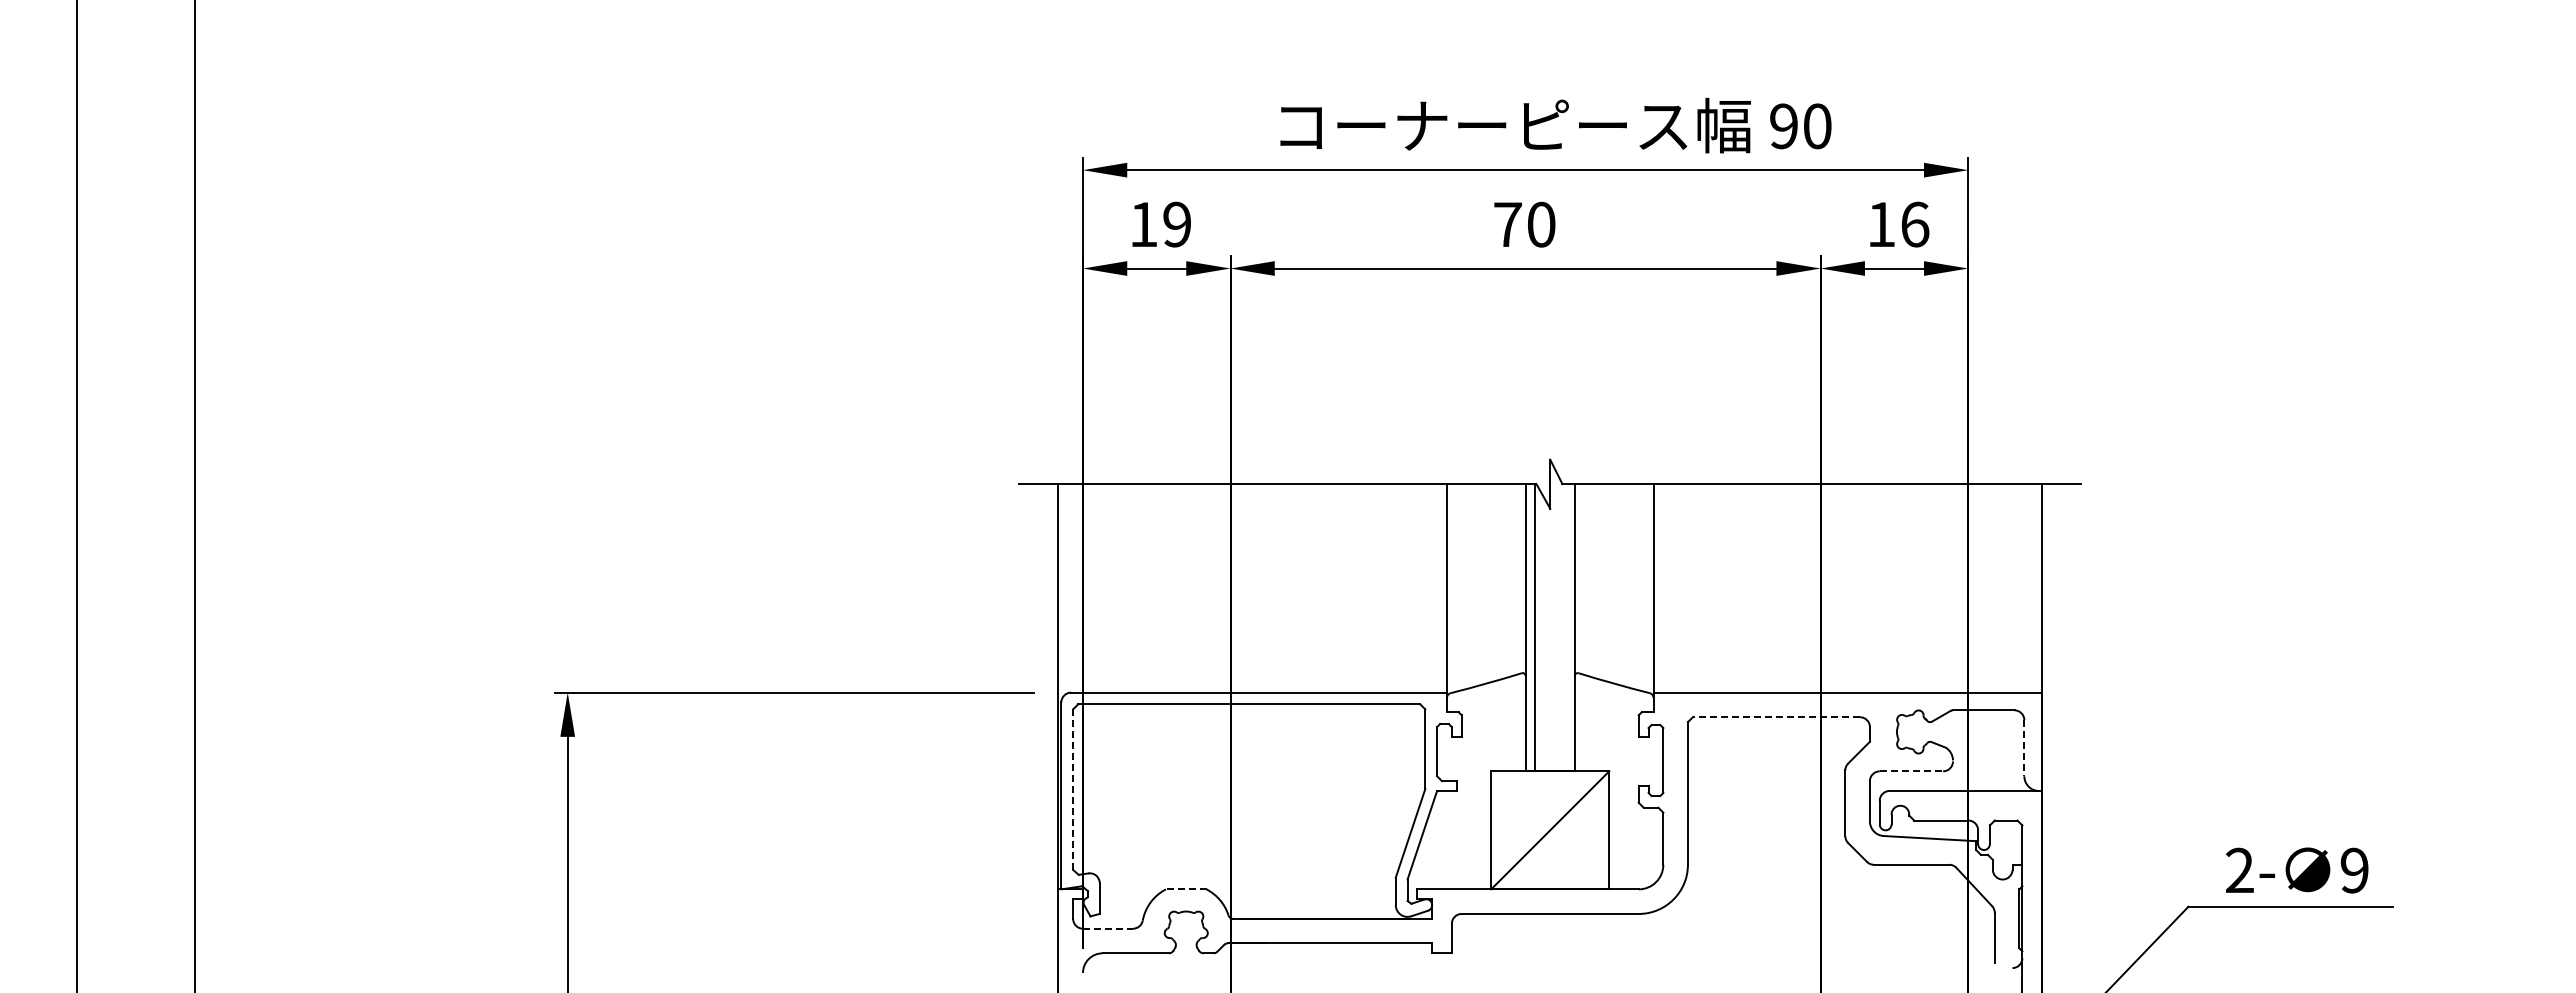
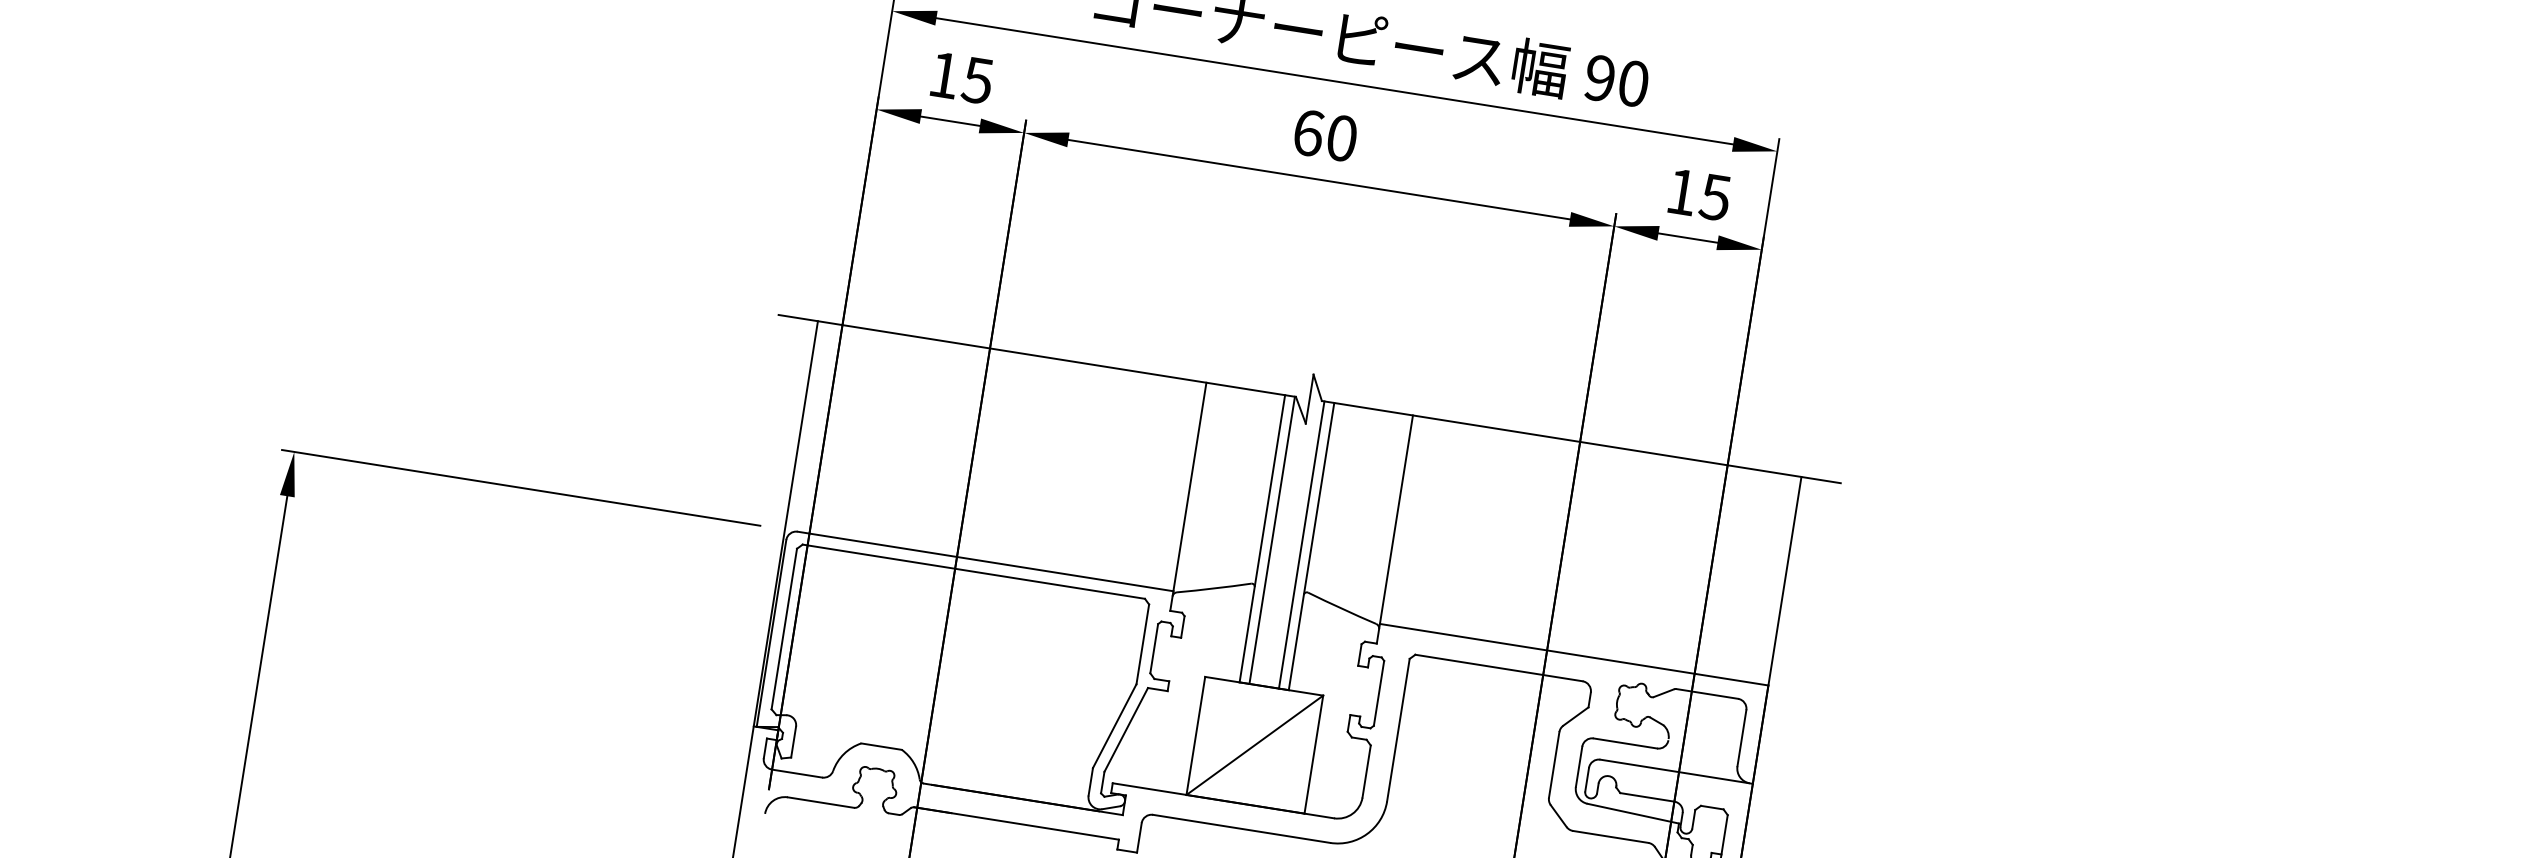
text: (1176, 224) -> (977, 80), 19 -> 15
text: (1508, 224) -> (1309, 132), 70 -> 60
text: (1914, 224) -> (1715, 197), 16 -> 15
line: (1564, 627) -> (1301, 544), added
line: (1776, 717) -> (1498, 668), dashed -> solid
line: (2024, 748) -> (1742, 738), dashed -> solid
line: (1911, 771) -> (1625, 743), dashed -> solid
line: (1073, 789) -> (784, 628), dashed -> solid
line: (1185, 889) -> (880, 746), dashed -> solid
line: (1108, 928) -> (797, 773), dashed -> solid

